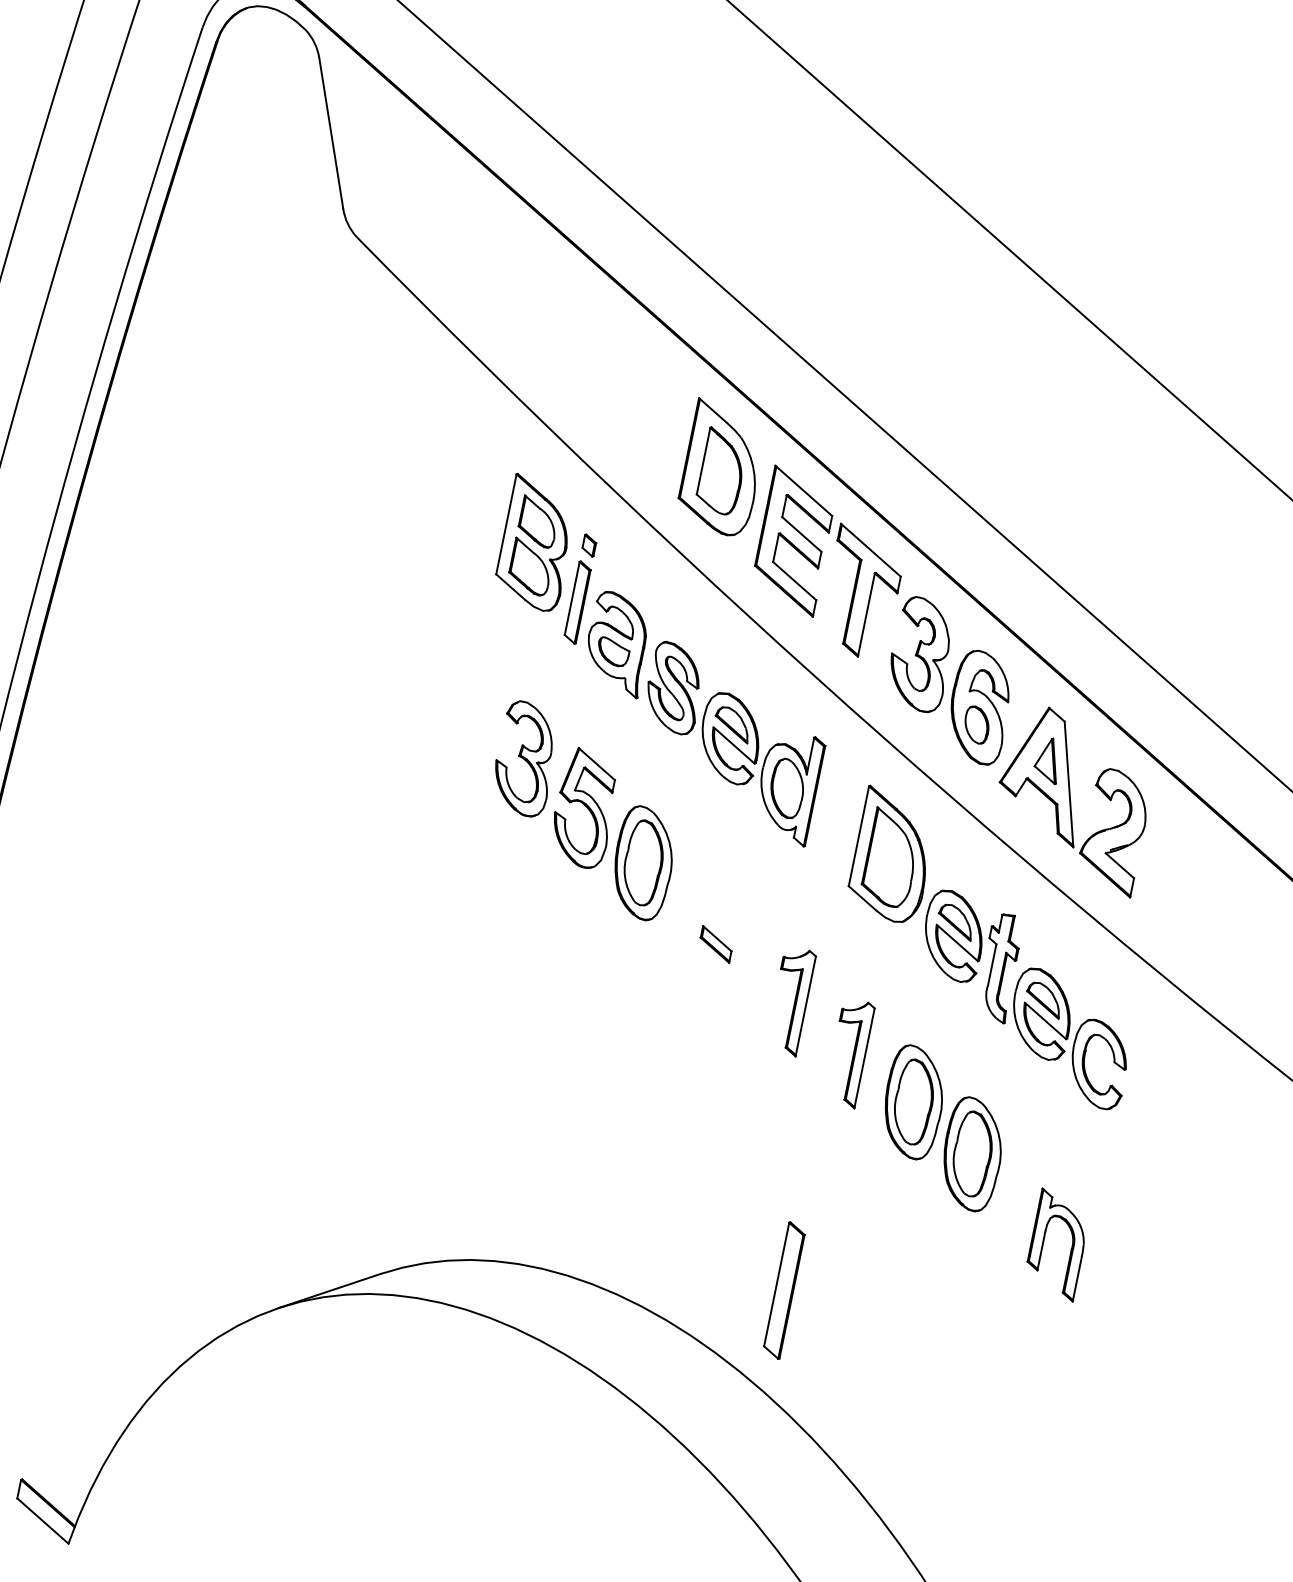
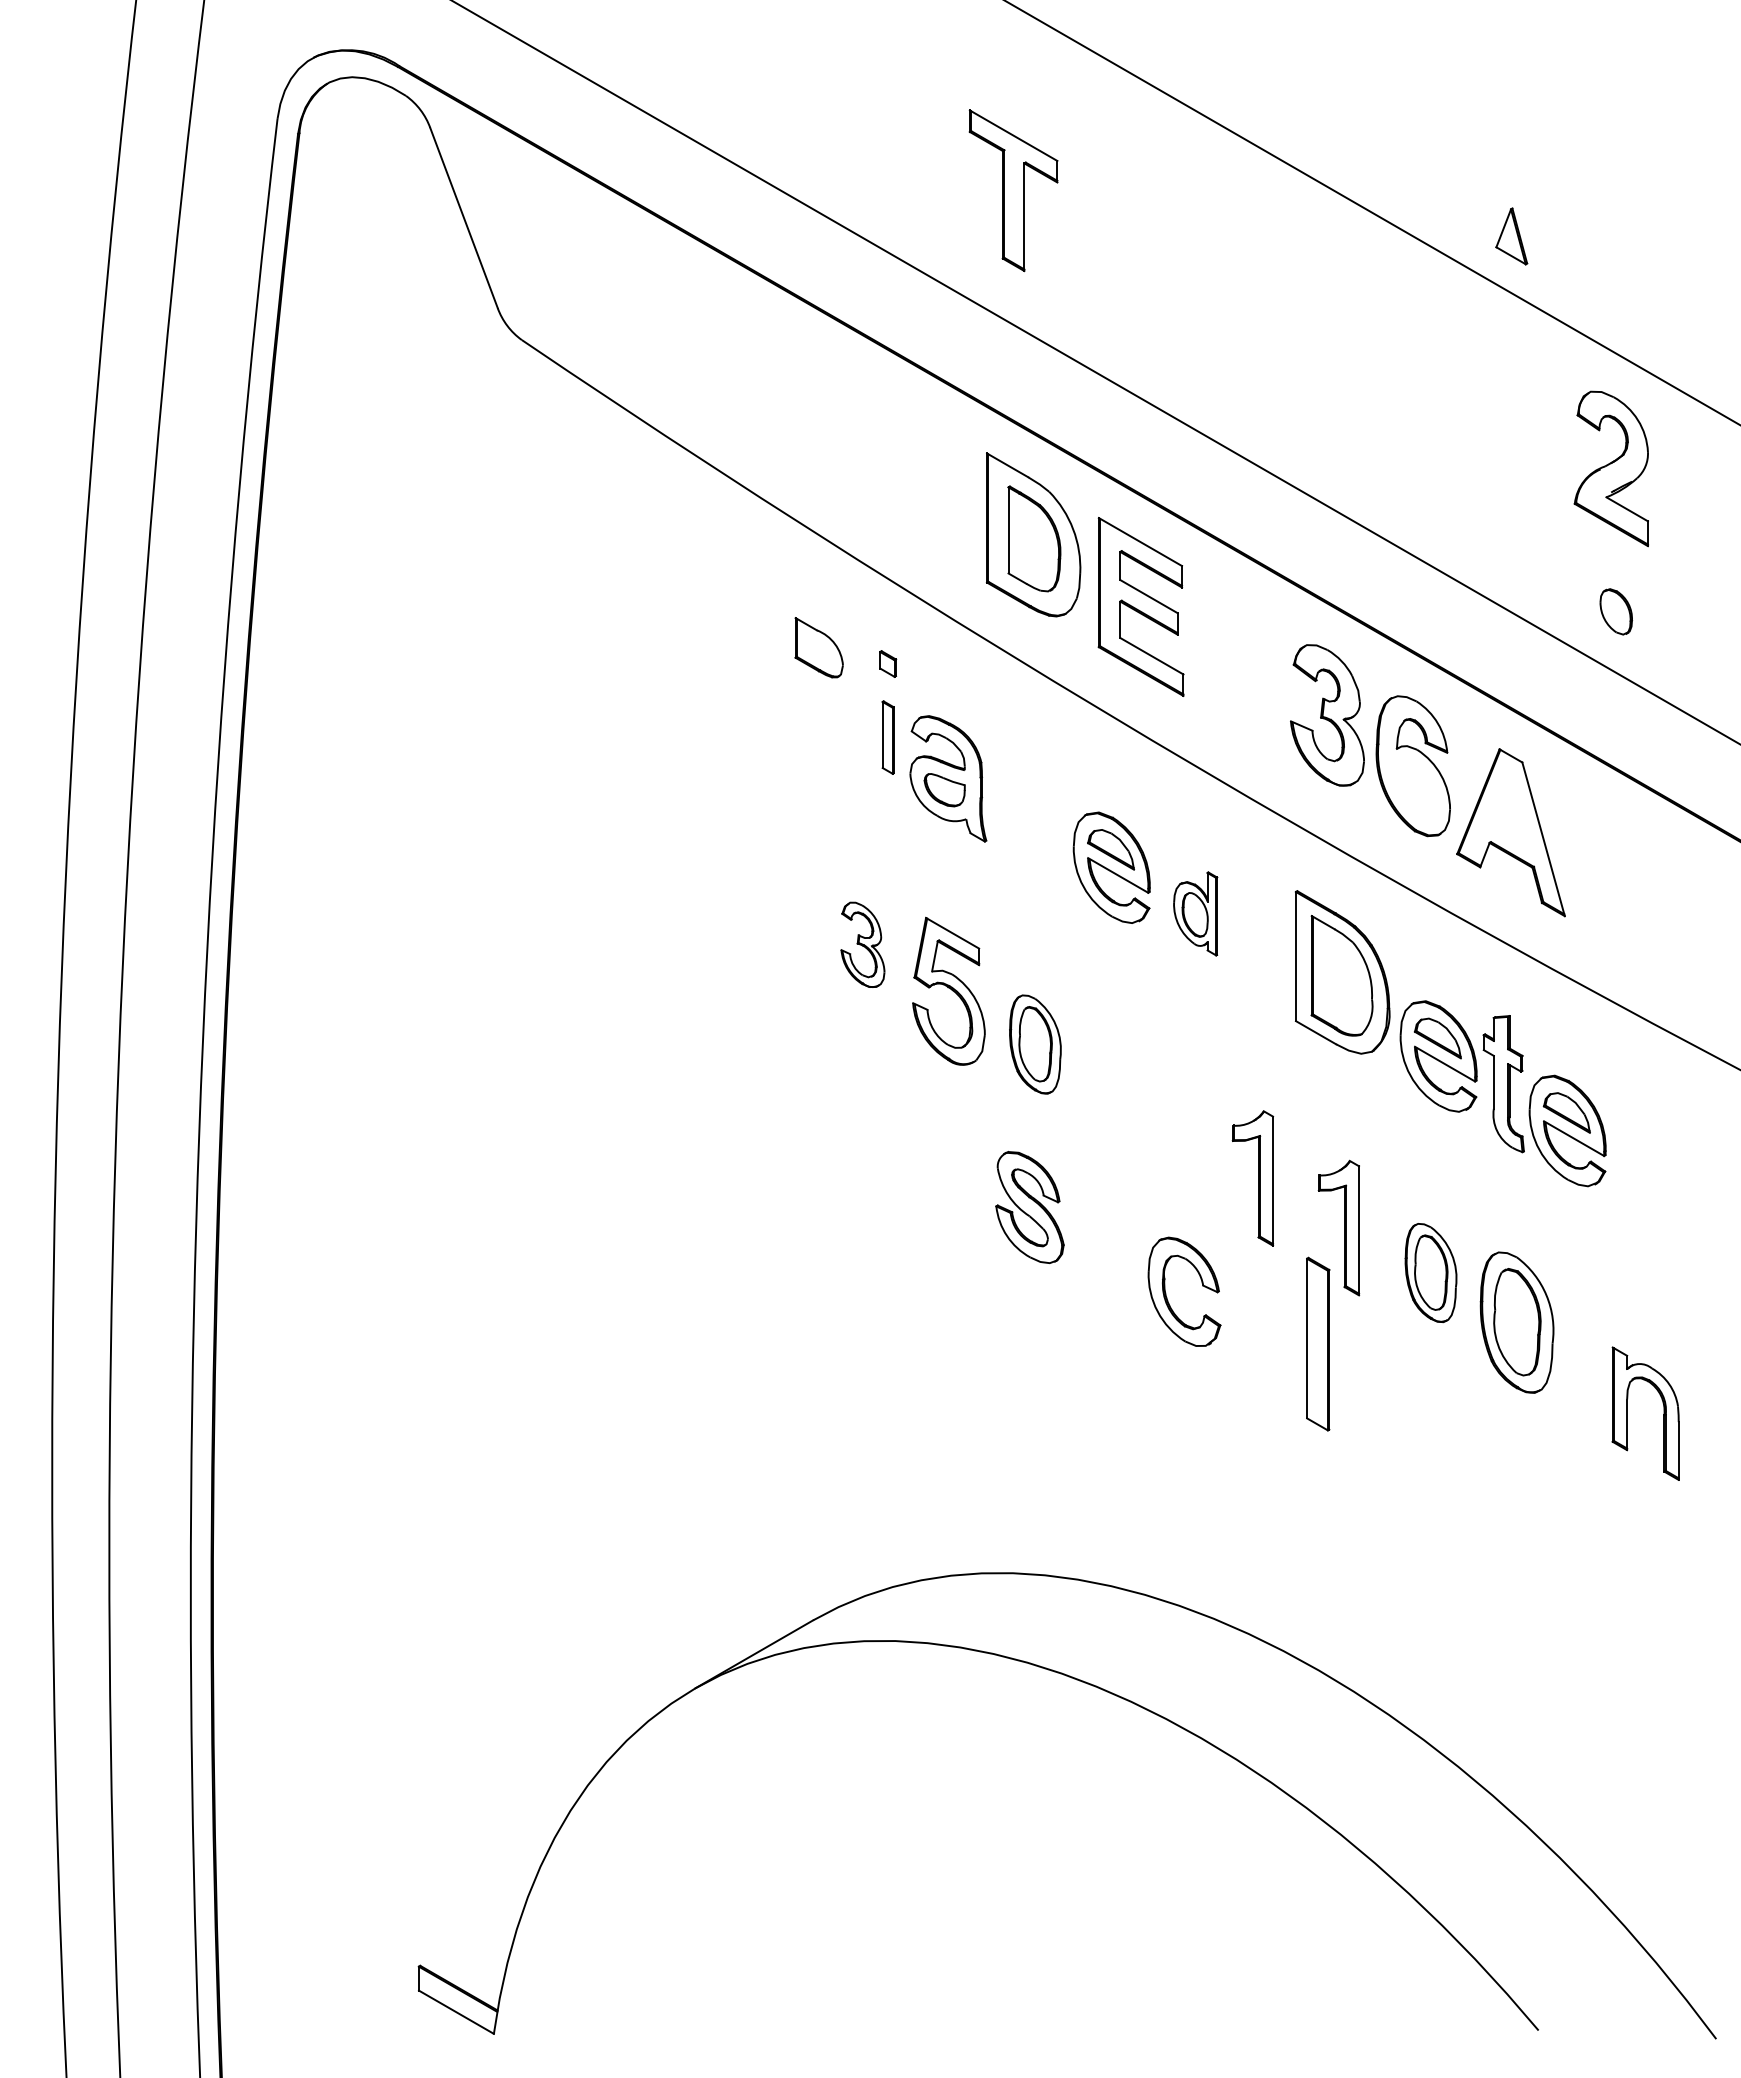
part: (536, 543) -> (821, 674), removed
part: (862, 592) -> (1013, 190), moved
part: (578, 602) -> (888, 737), size x0.7
part: (674, 688) -> (1029, 1207), moved
part: (976, 724) -> (1615, 611), moved
part: (525, 758) -> (862, 944), size x0.6
part: (1048, 760) -> (1511, 236), moved
part: (787, 787) -> (1195, 913), size x0.6
part: (1113, 831) -> (1610, 468), moved
part: (643, 863) -> (1035, 1044), size x0.7
part: (715, 944) -> (1145, 1126), removed
part: (1085, 1065) -> (1167, 1297), moved
part: (913, 1101) -> (1430, 1272), size x0.7
part: (784, 1290) -> (1318, 1343), moved

